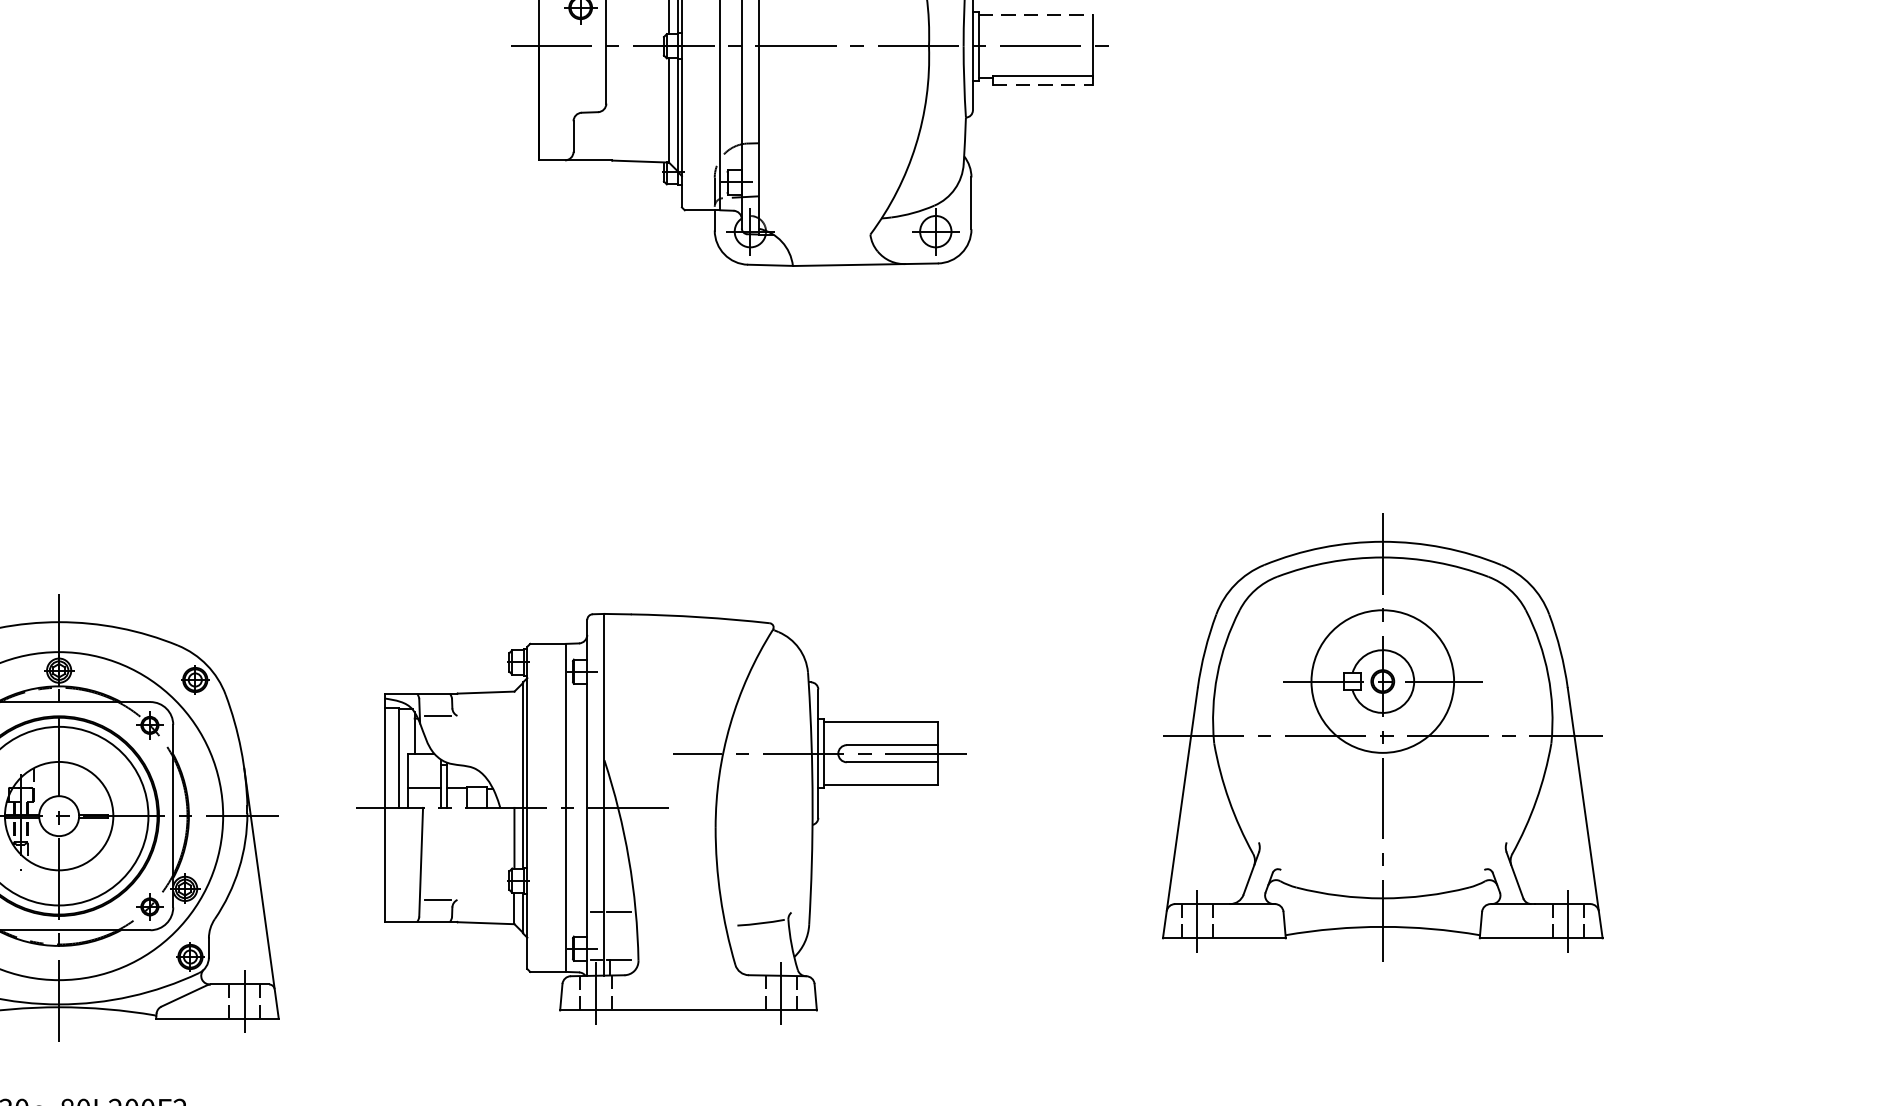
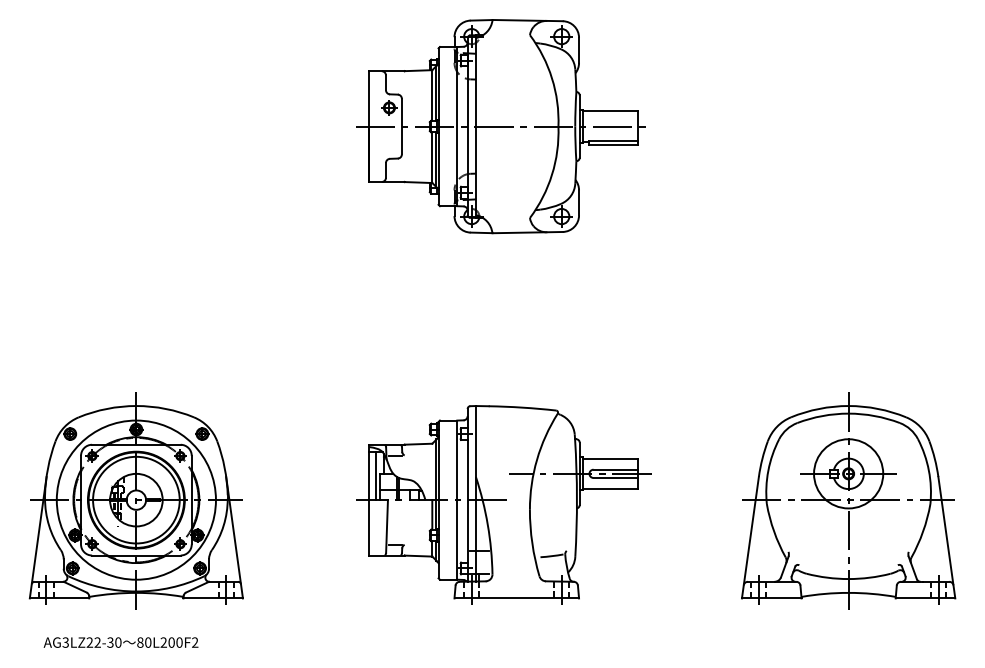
line: (1036, 15) -> (610, 111), dashed -> solid
line: (1044, 85) -> (614, 145), dashed -> solid
part: (1382, 736) -> (848, 500), moved
part: (661, 816) -> (503, 504), moved

